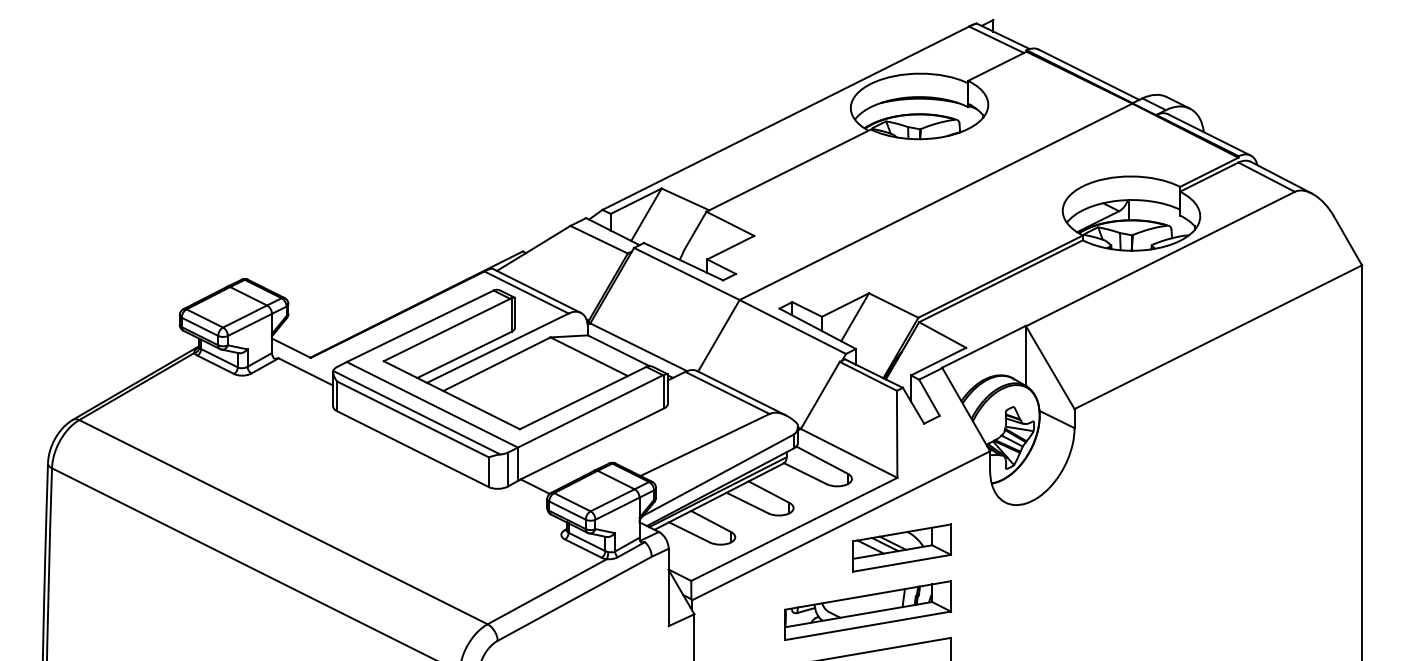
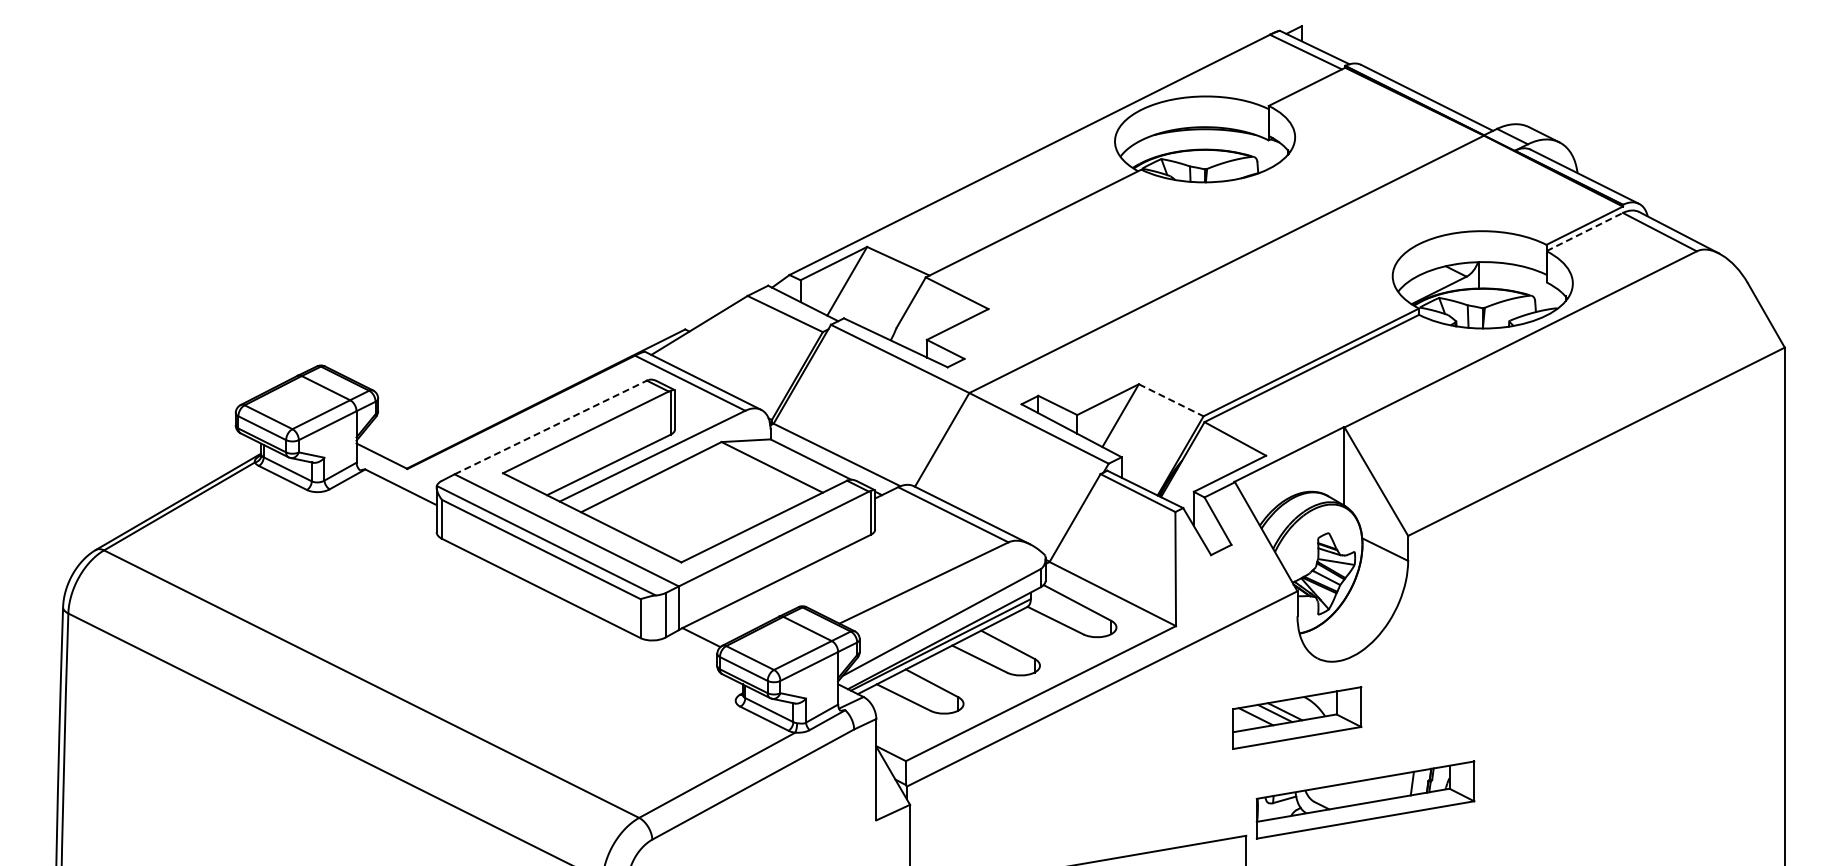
line: (1209, 177) -> (1584, 232), solid -> dashed
line: (893, 305) -> (1171, 400), solid -> dashed
line: (419, 326) -> (550, 427), solid -> dashed
part: (902, 547) -> (1297, 717), moved
part: (867, 610) -> (1365, 799), moved

